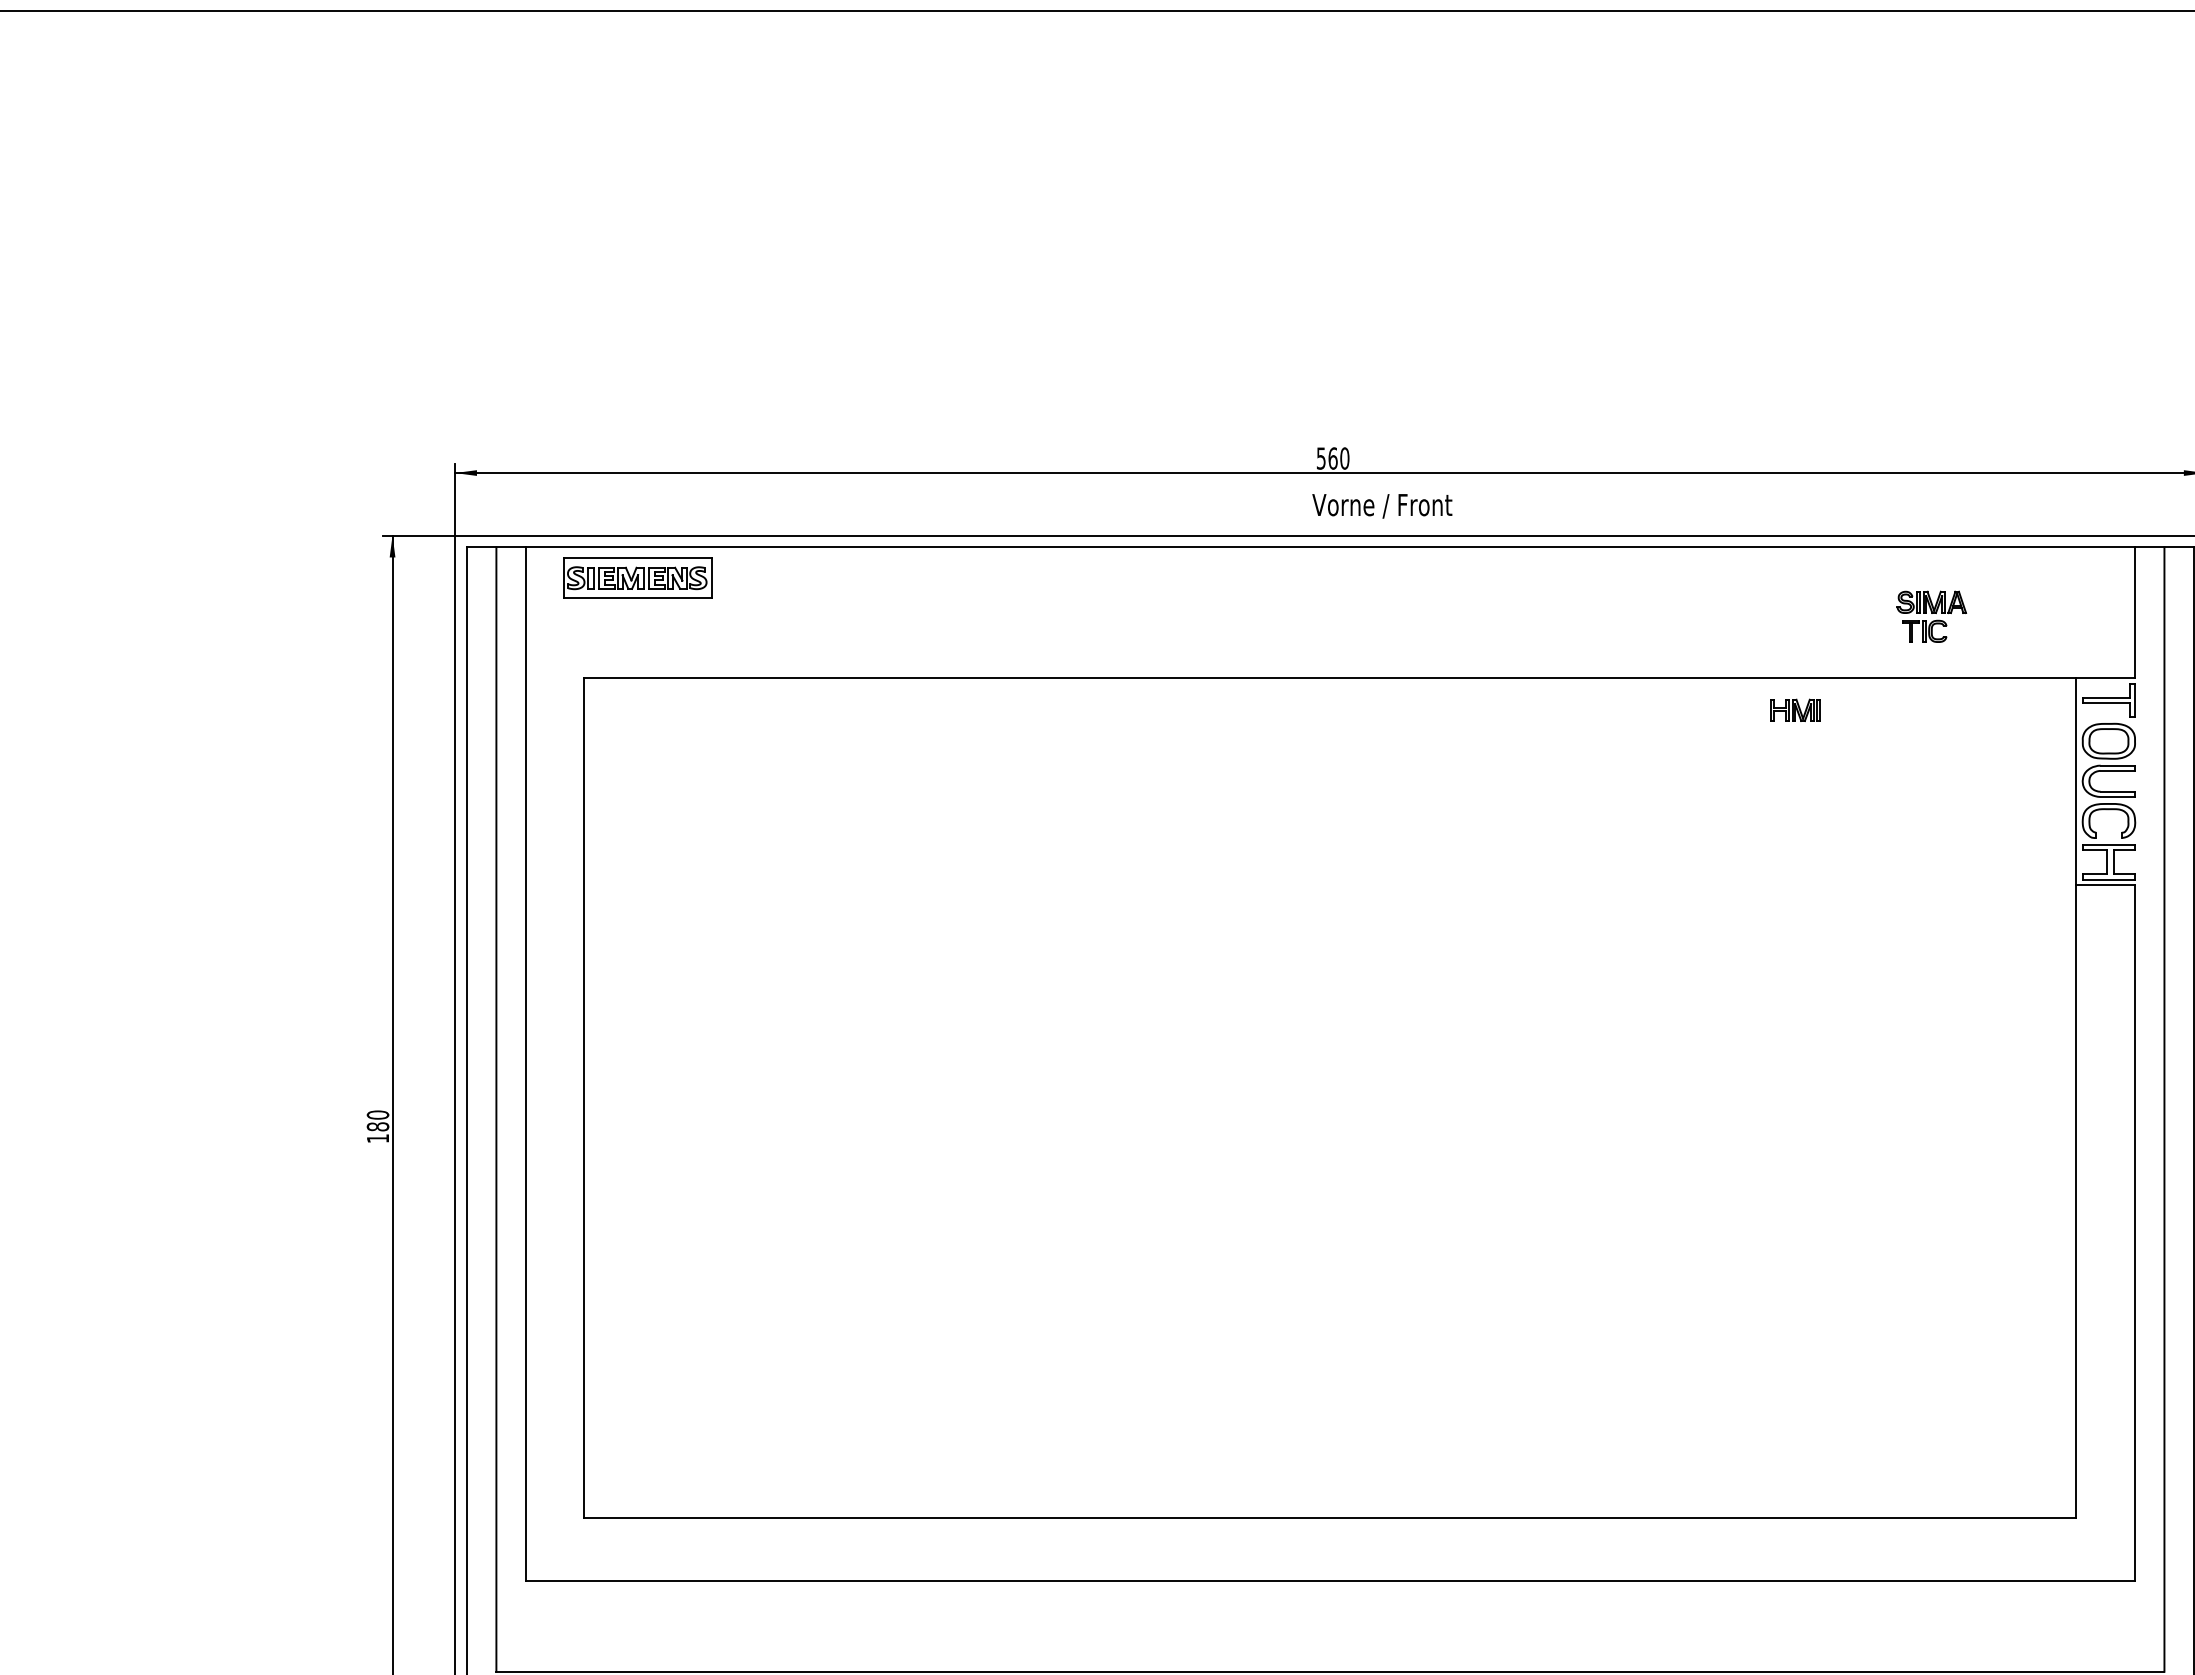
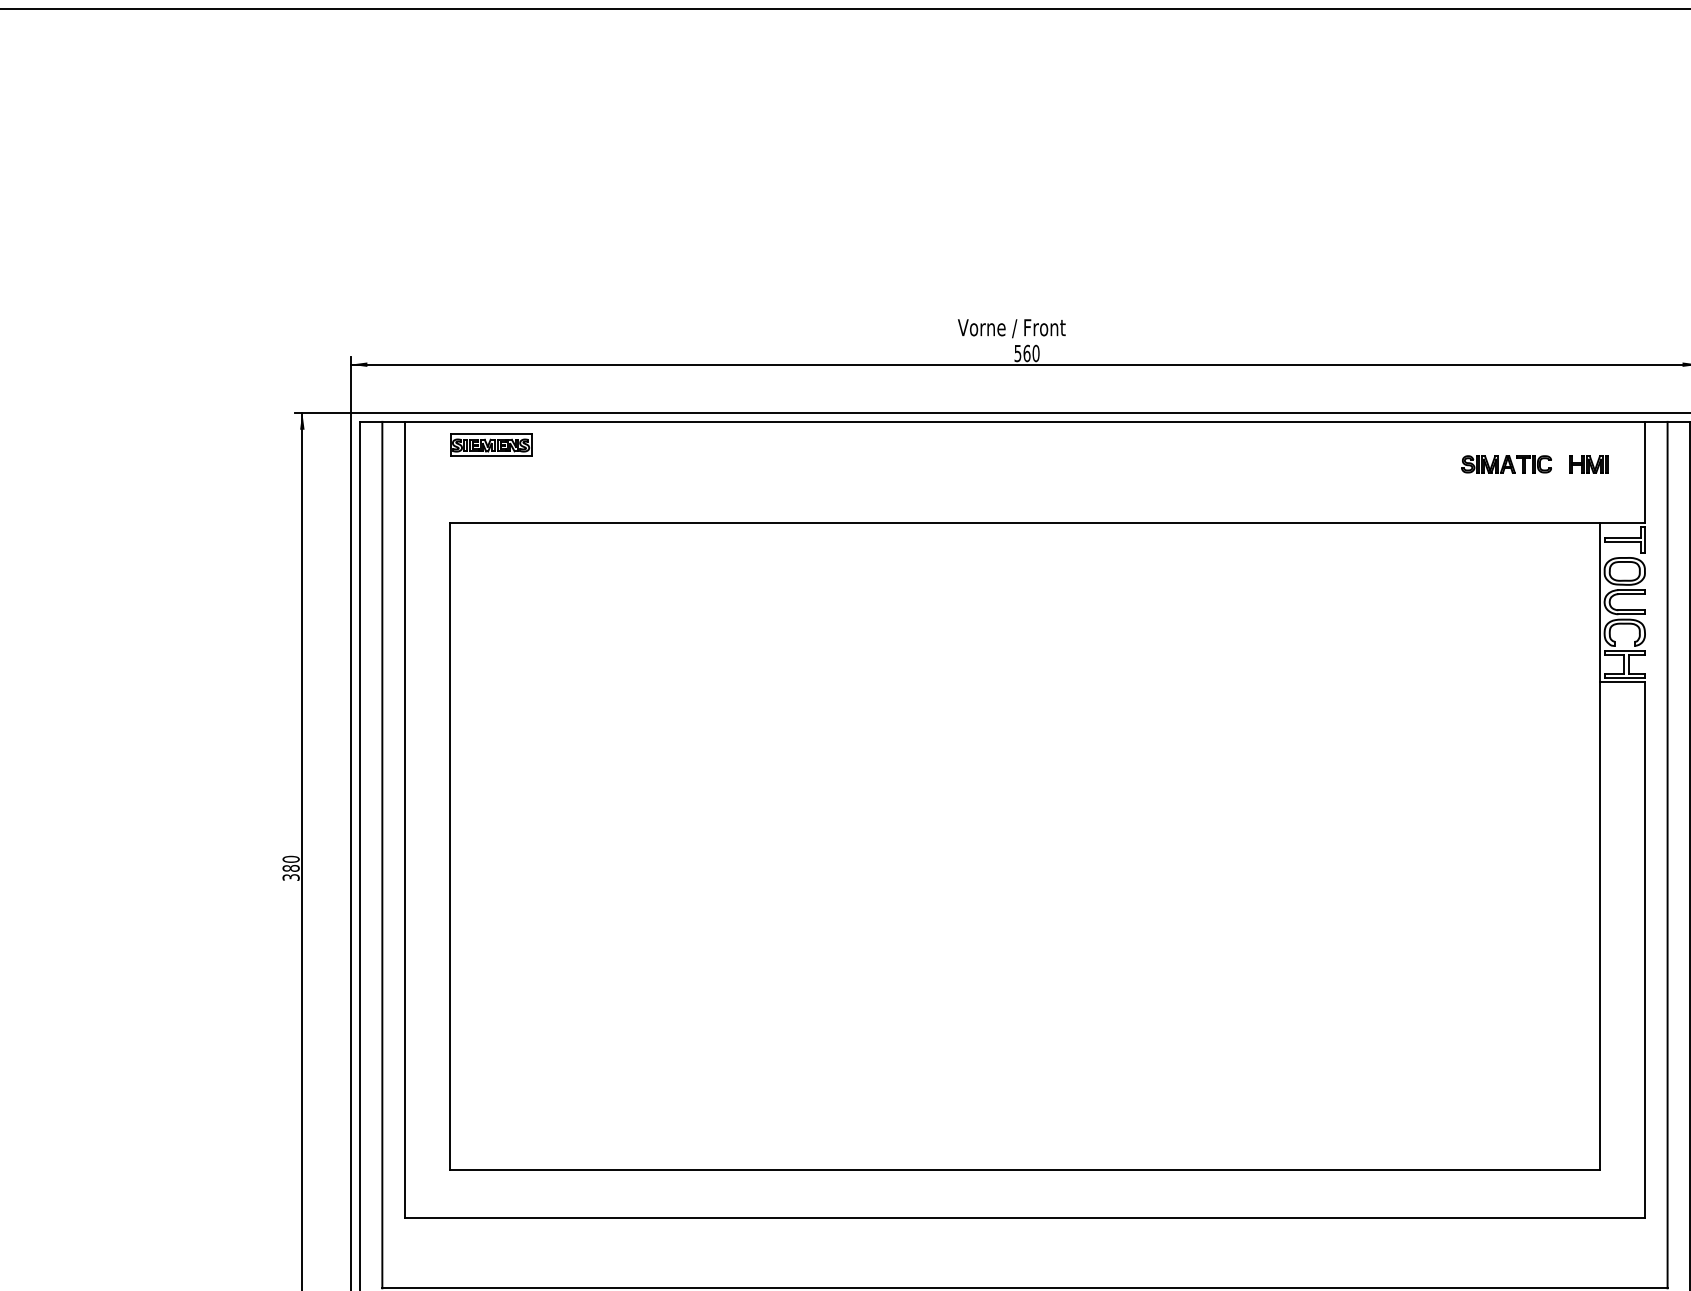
text: (1382, 506) -> (1011, 328), moved
part: (637, 577) -> (491, 445), size x0.71
part: (1924, 630) -> (1534, 463), moved
part: (1795, 709) -> (1589, 463), moved
text: (377, 1138) -> (290, 877), 180 -> 380

